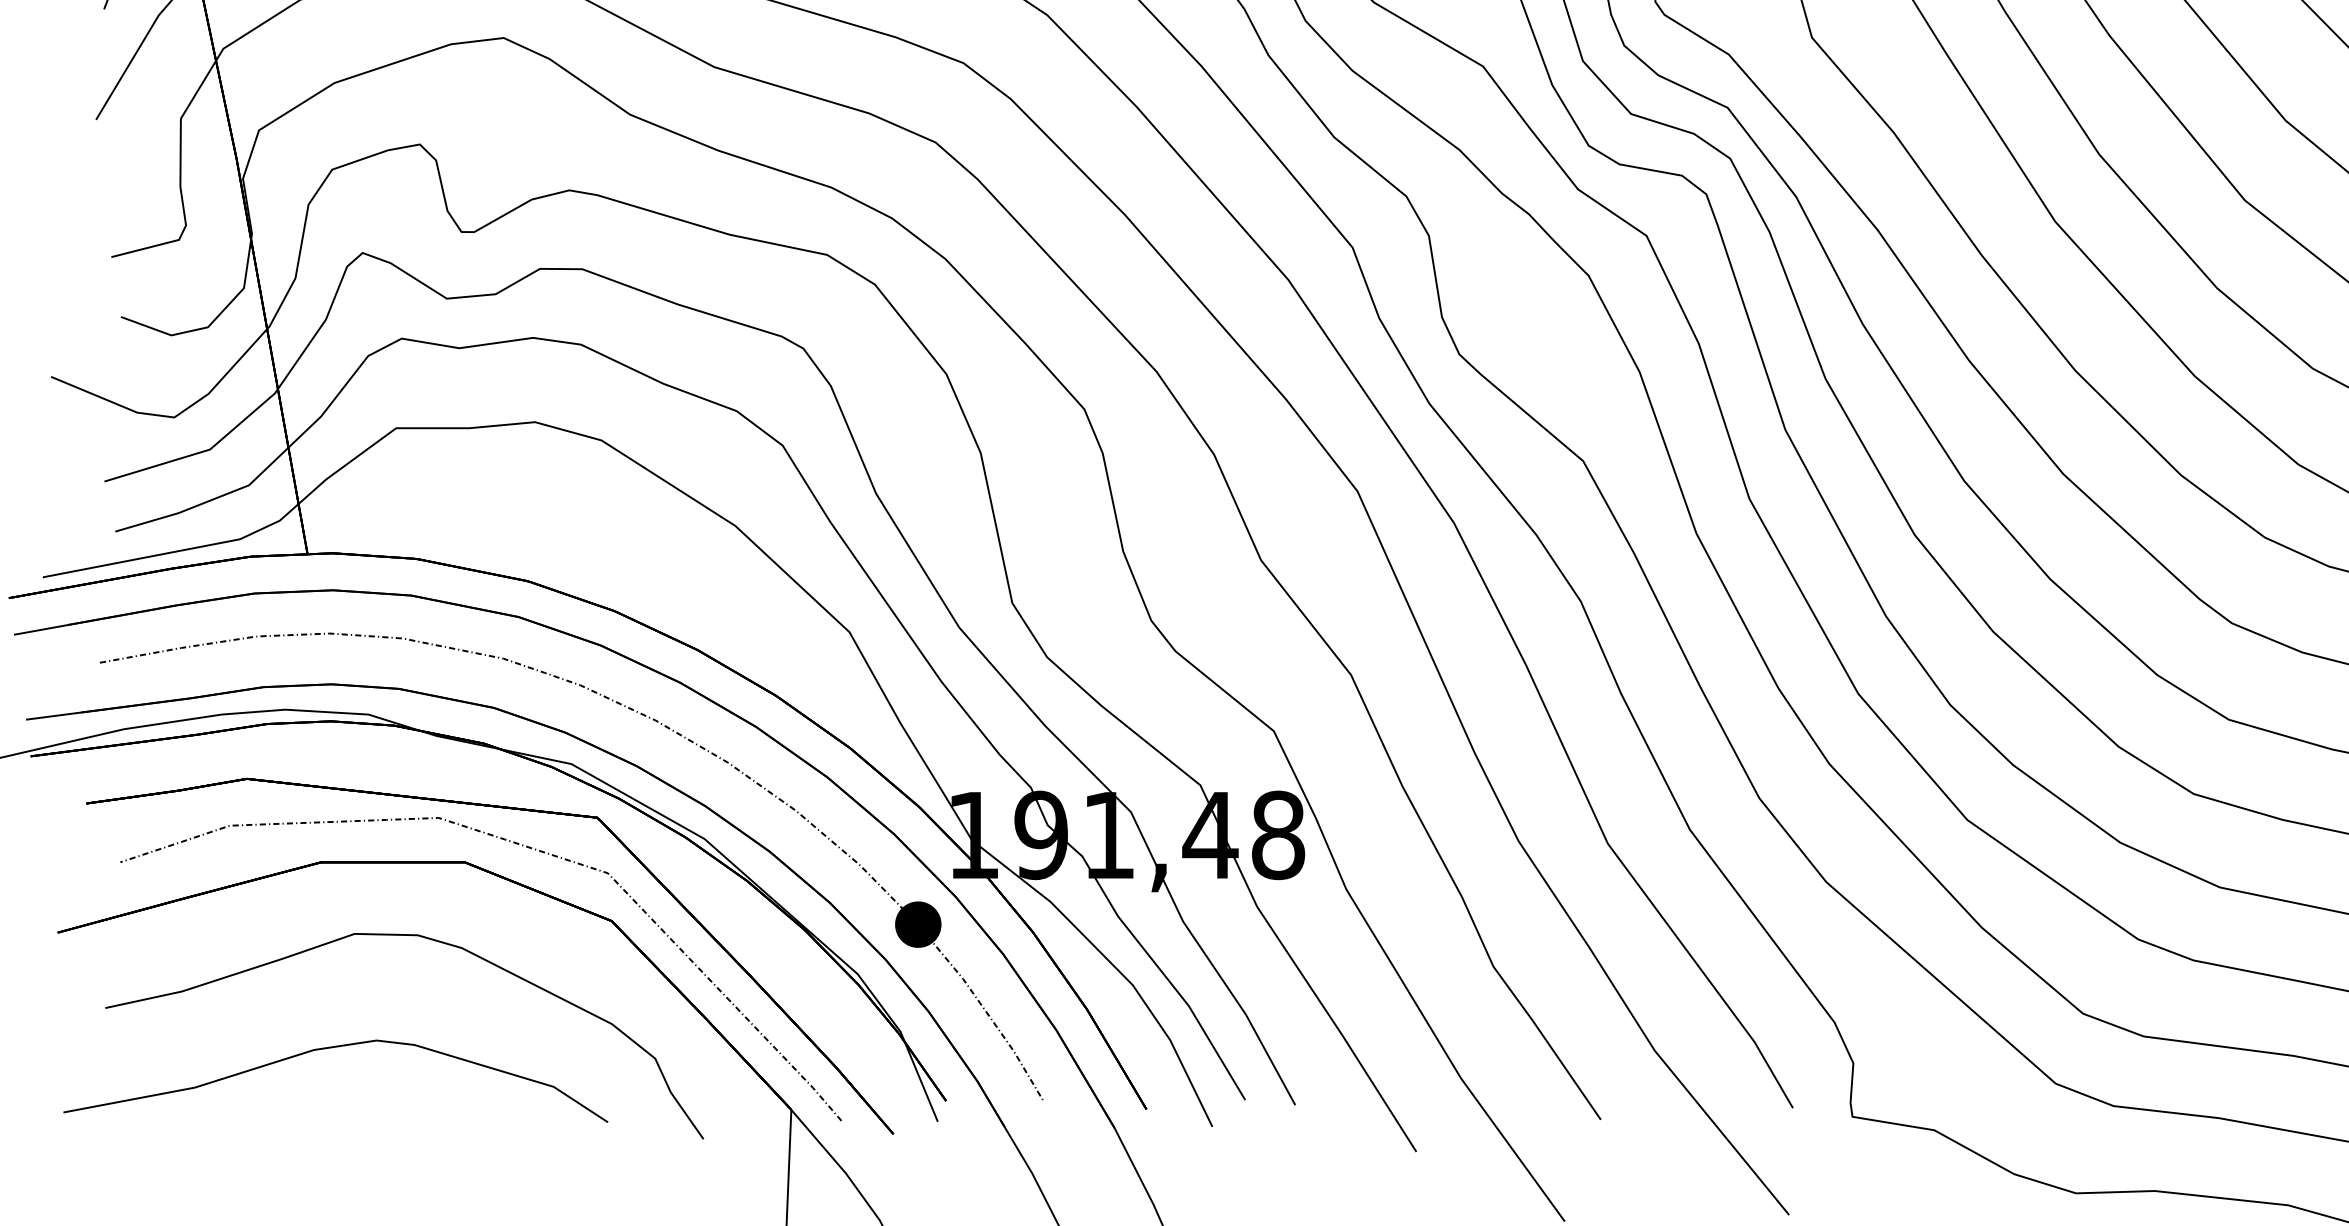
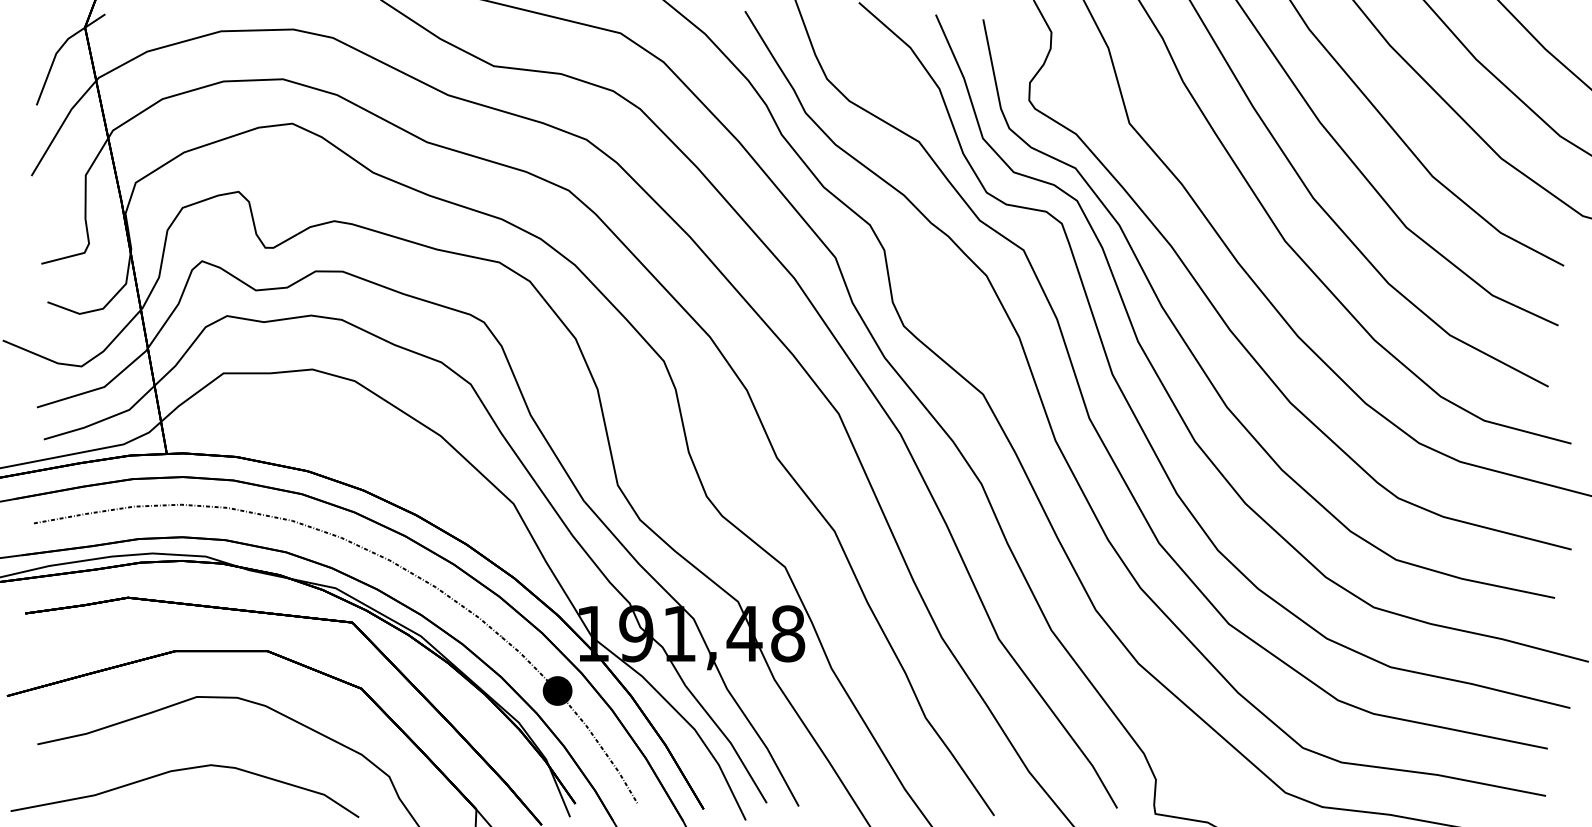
curve: (522, 847) -> (304, 641), removed

